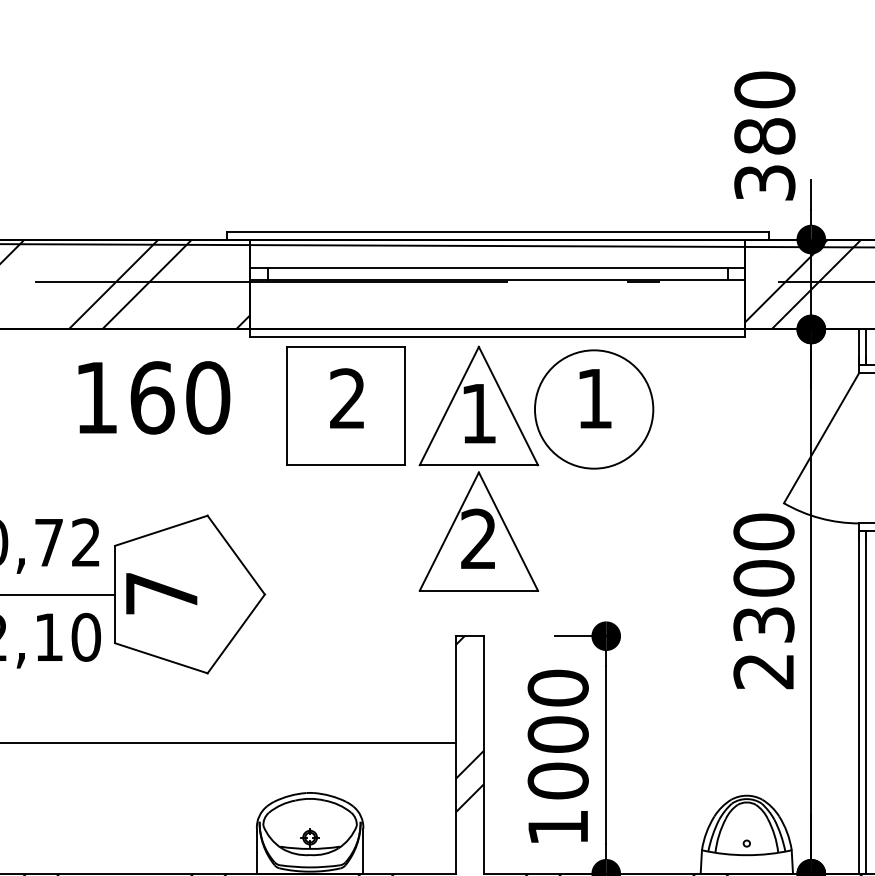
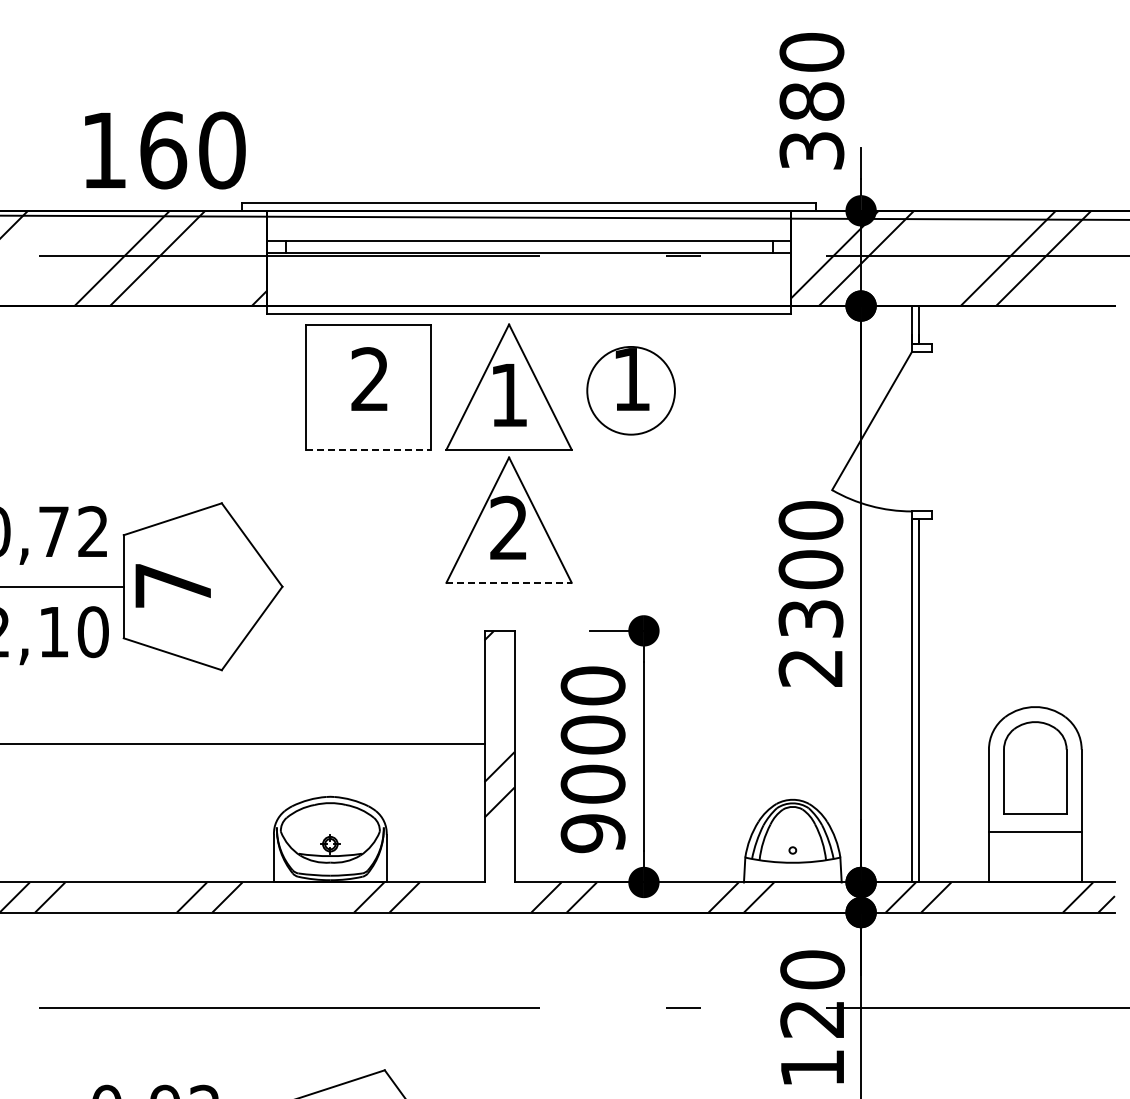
text: (154, 397) -> (165, 150), moved
circle: (593, 409) -> (630, 390), size x0.7
line: (346, 464) -> (368, 449), solid -> dashed
line: (479, 590) -> (509, 582), solid -> dashed
text: (557, 827) -> (592, 833), 1000 -> 9000

